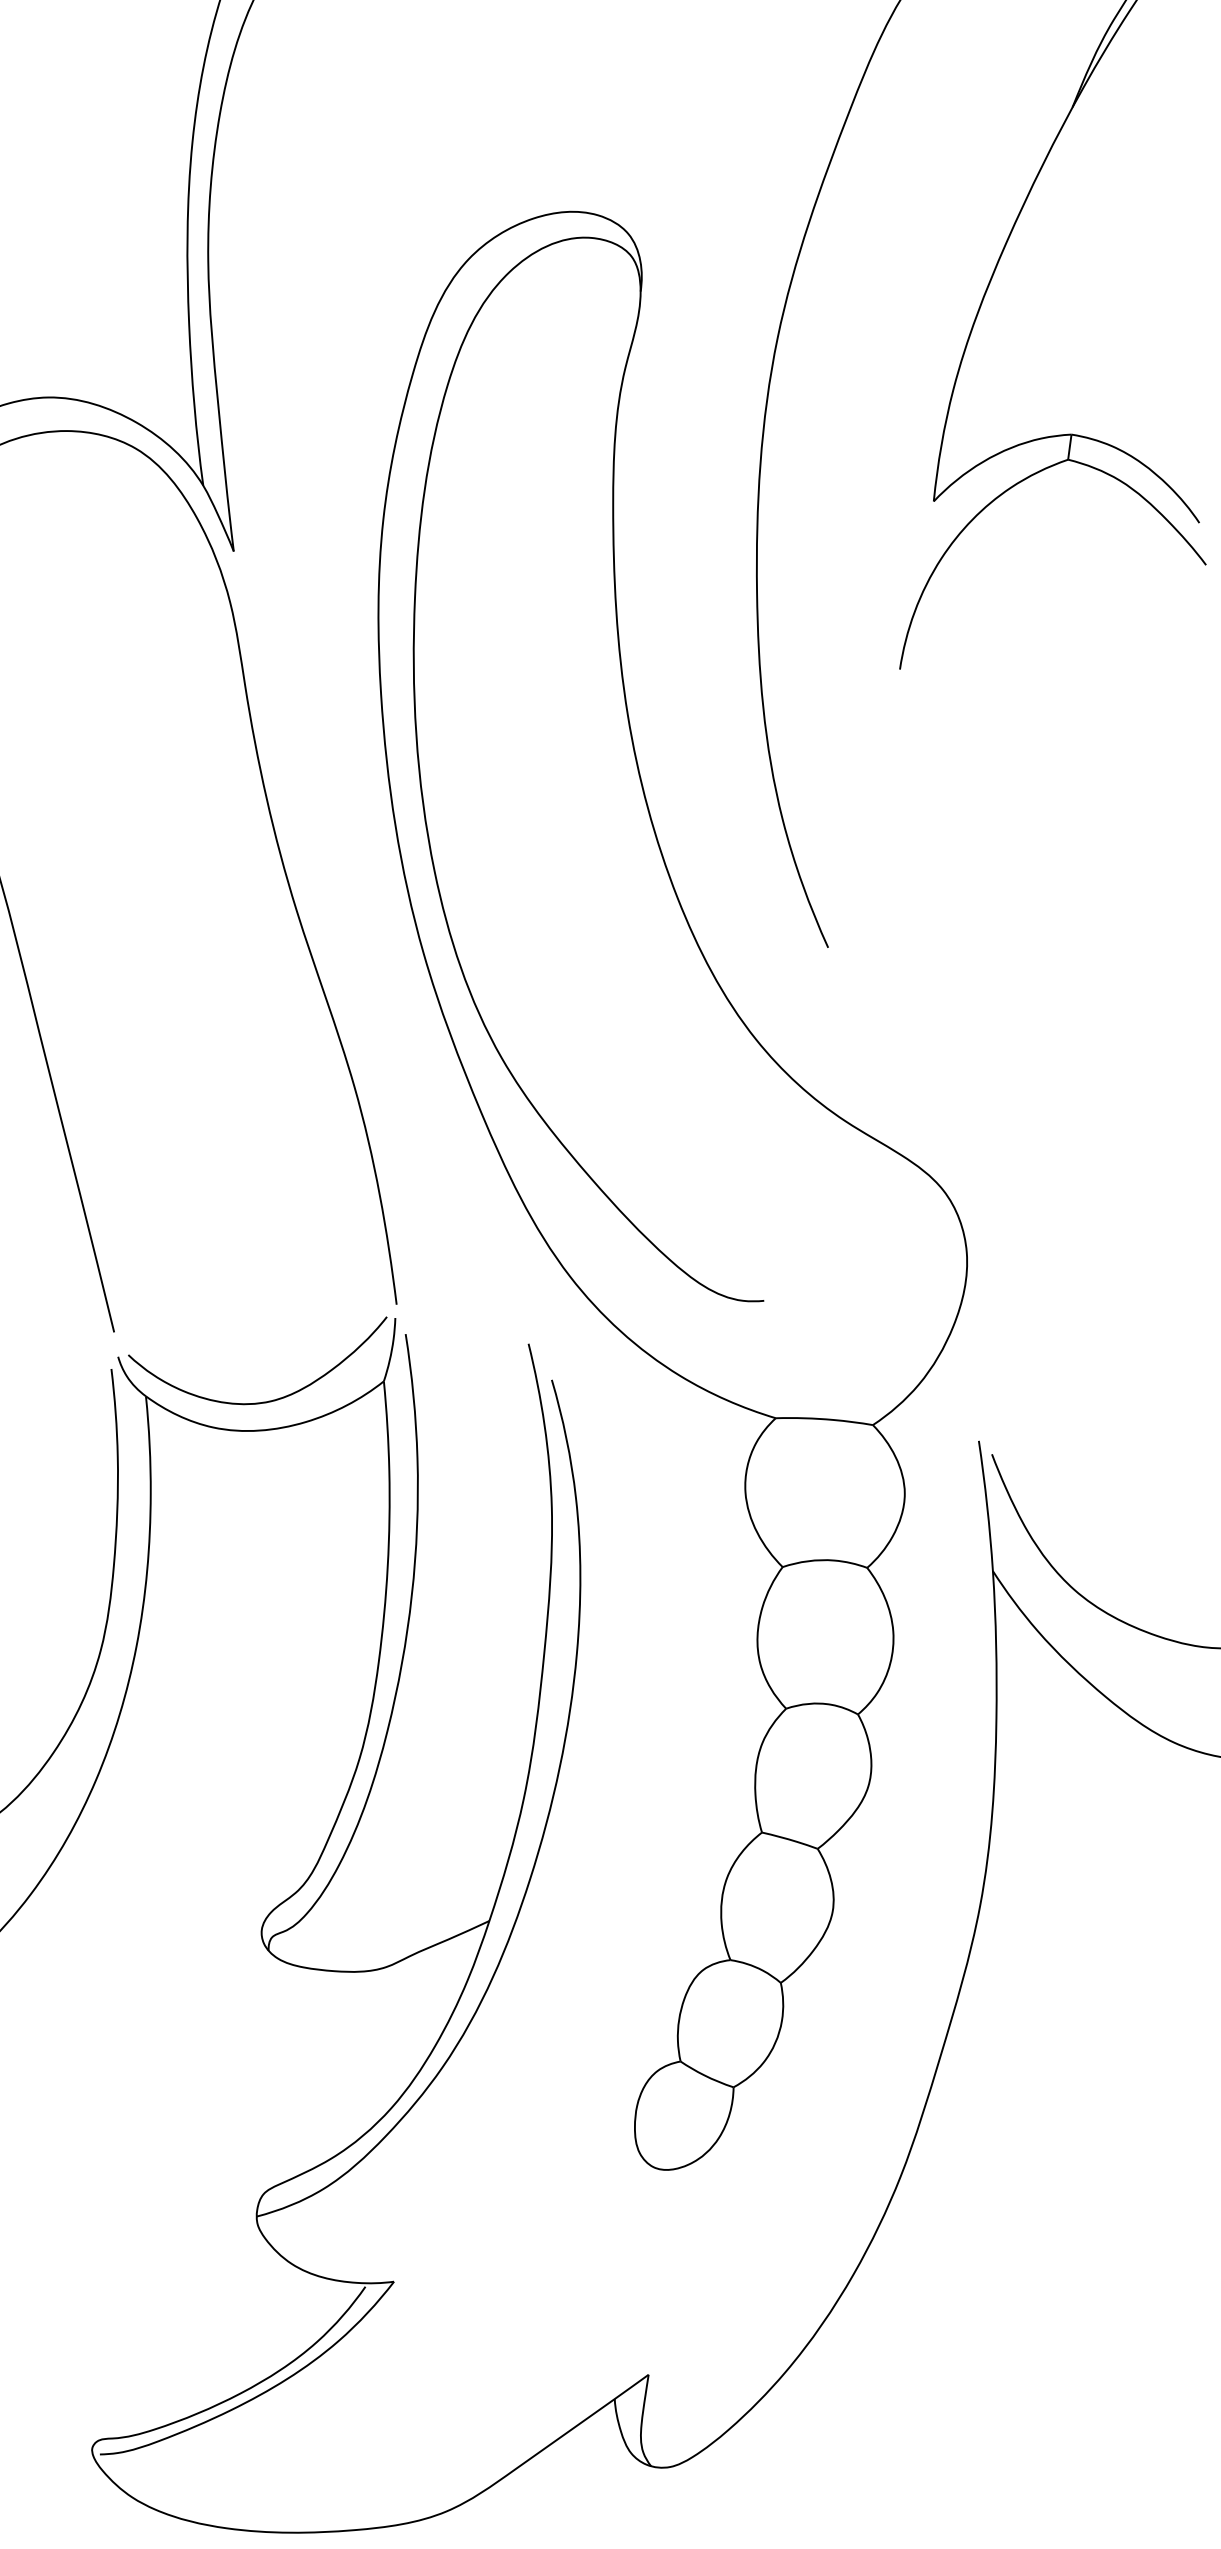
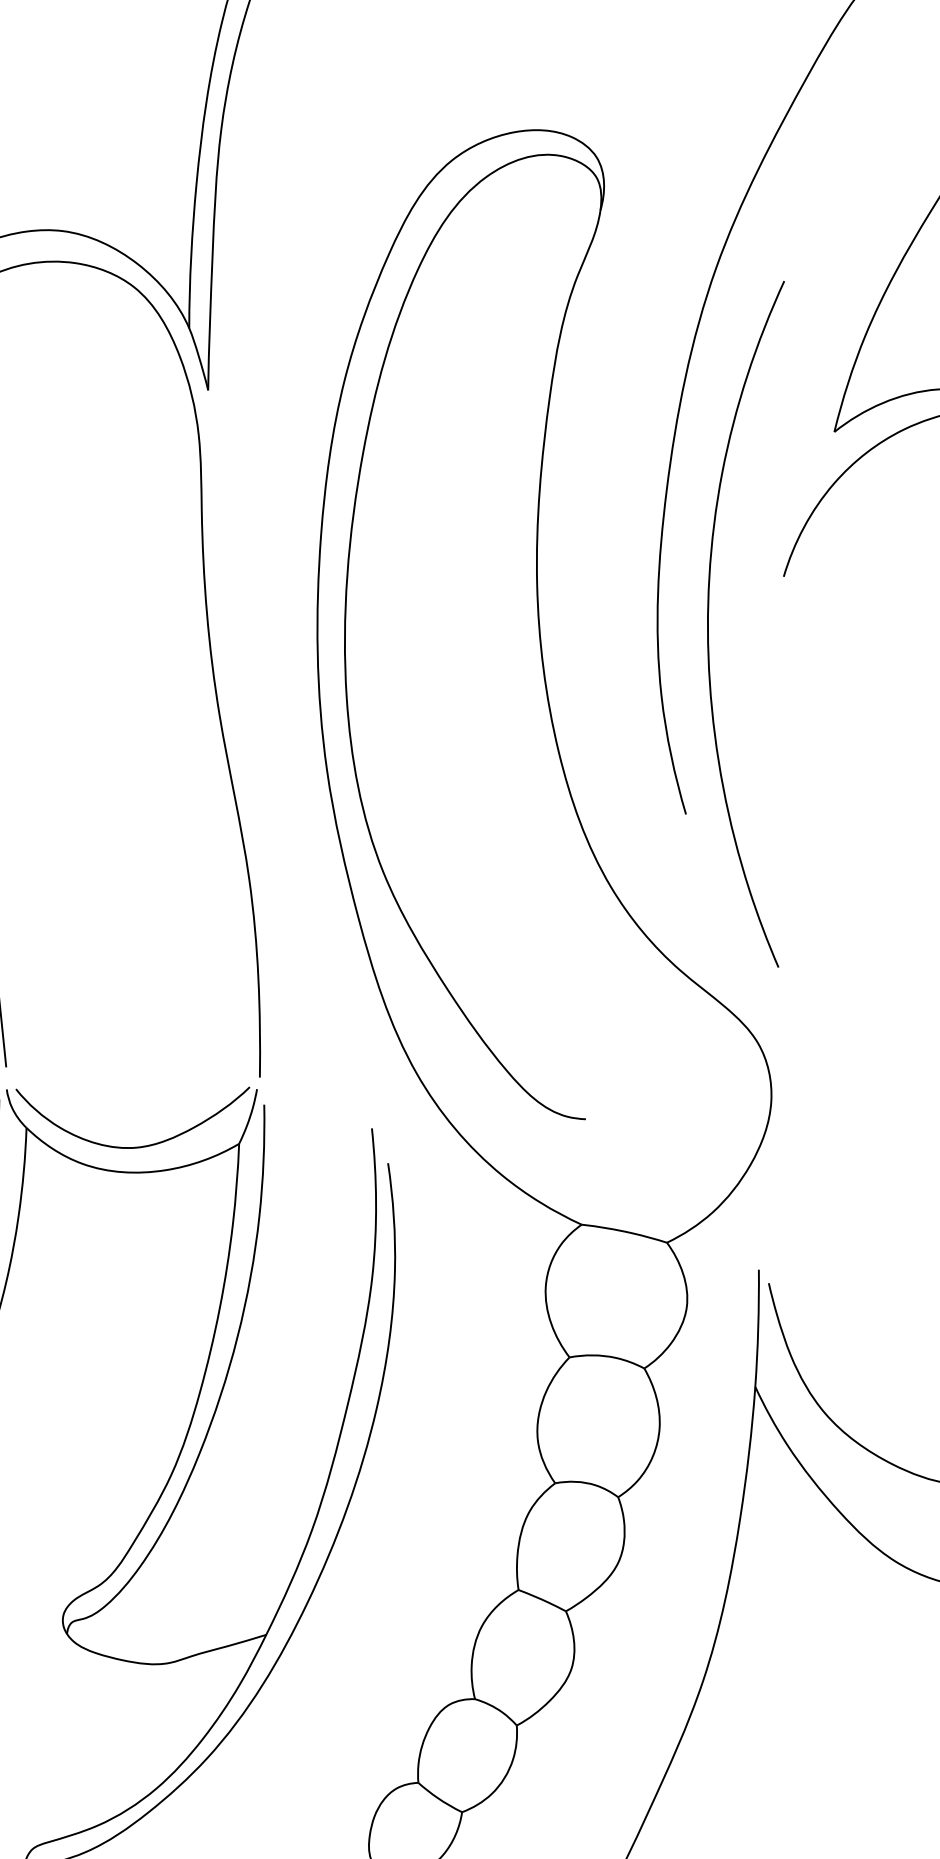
curve: (824, 732) -> (709, 623), added

